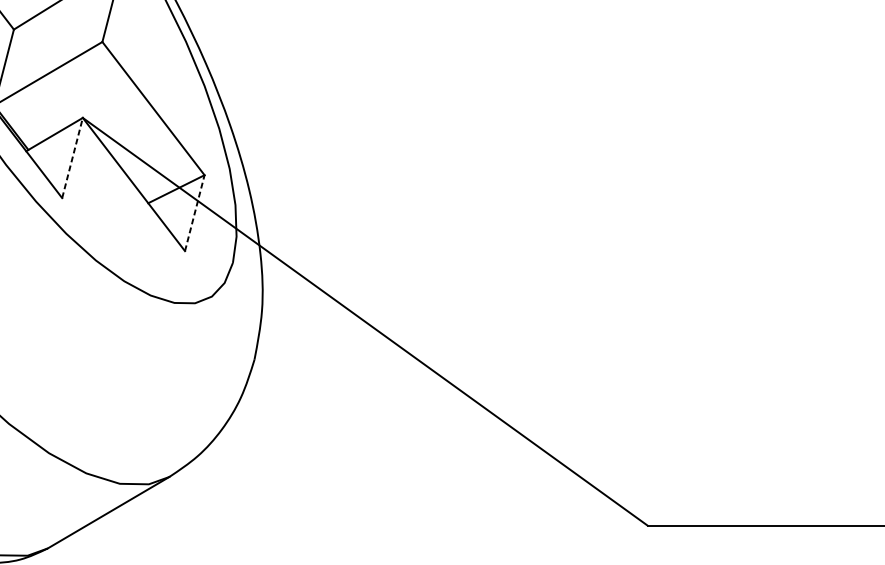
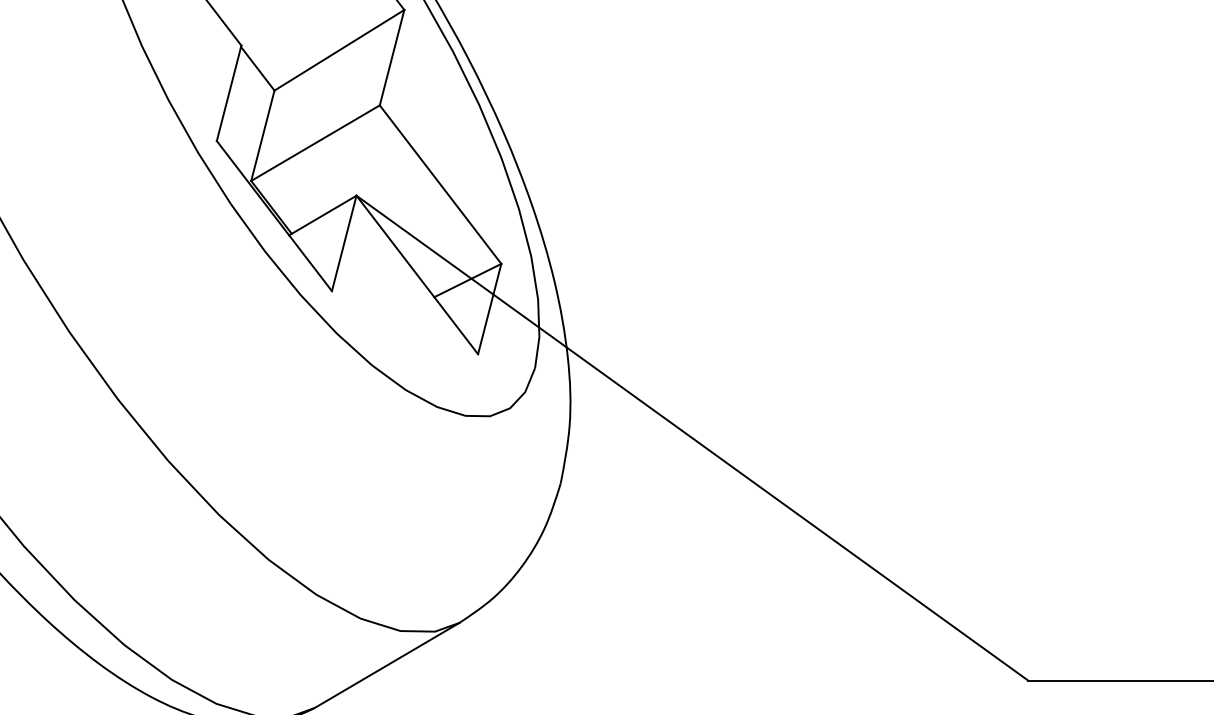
line: (72, 157) -> (344, 242), dashed -> solid
line: (194, 213) -> (489, 309), dashed -> solid

